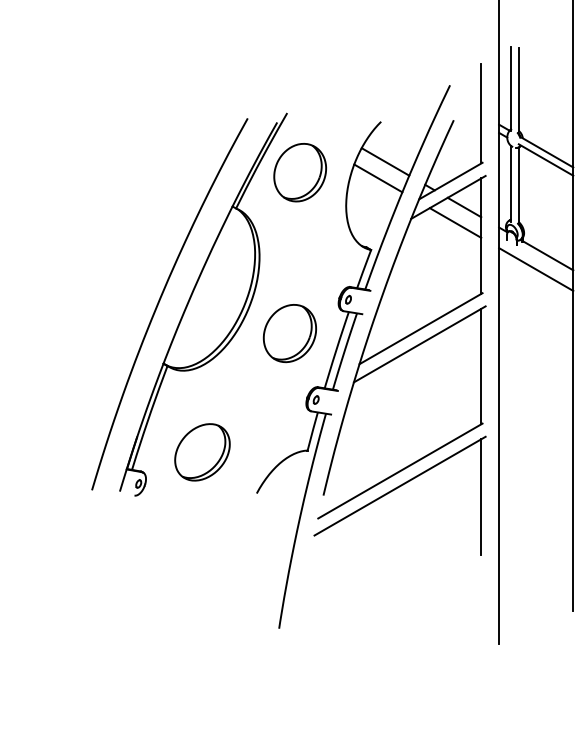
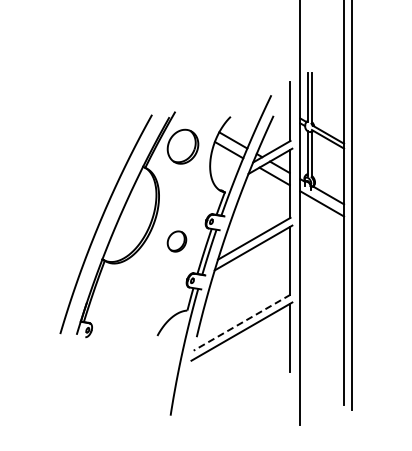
part: (289, 333) -> (176, 241), size x0.6
part: (202, 452) -> (125, 311), removed
line: (401, 470) -> (242, 322), solid -> dashed

